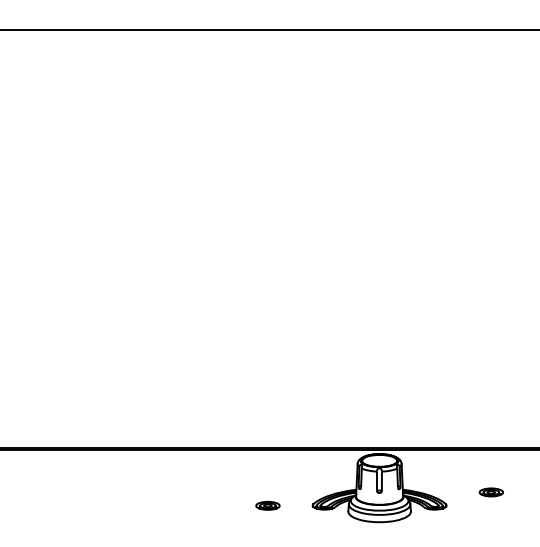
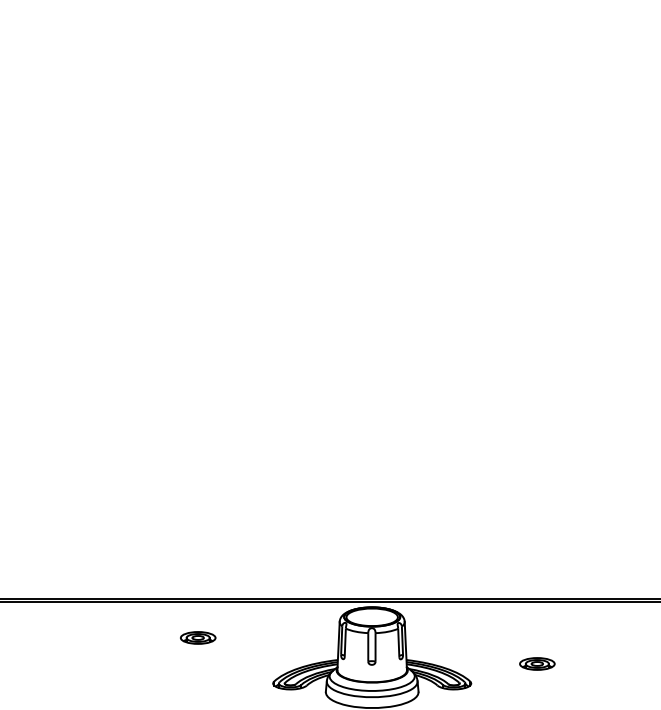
part: (267, 505) -> (197, 637), moved

